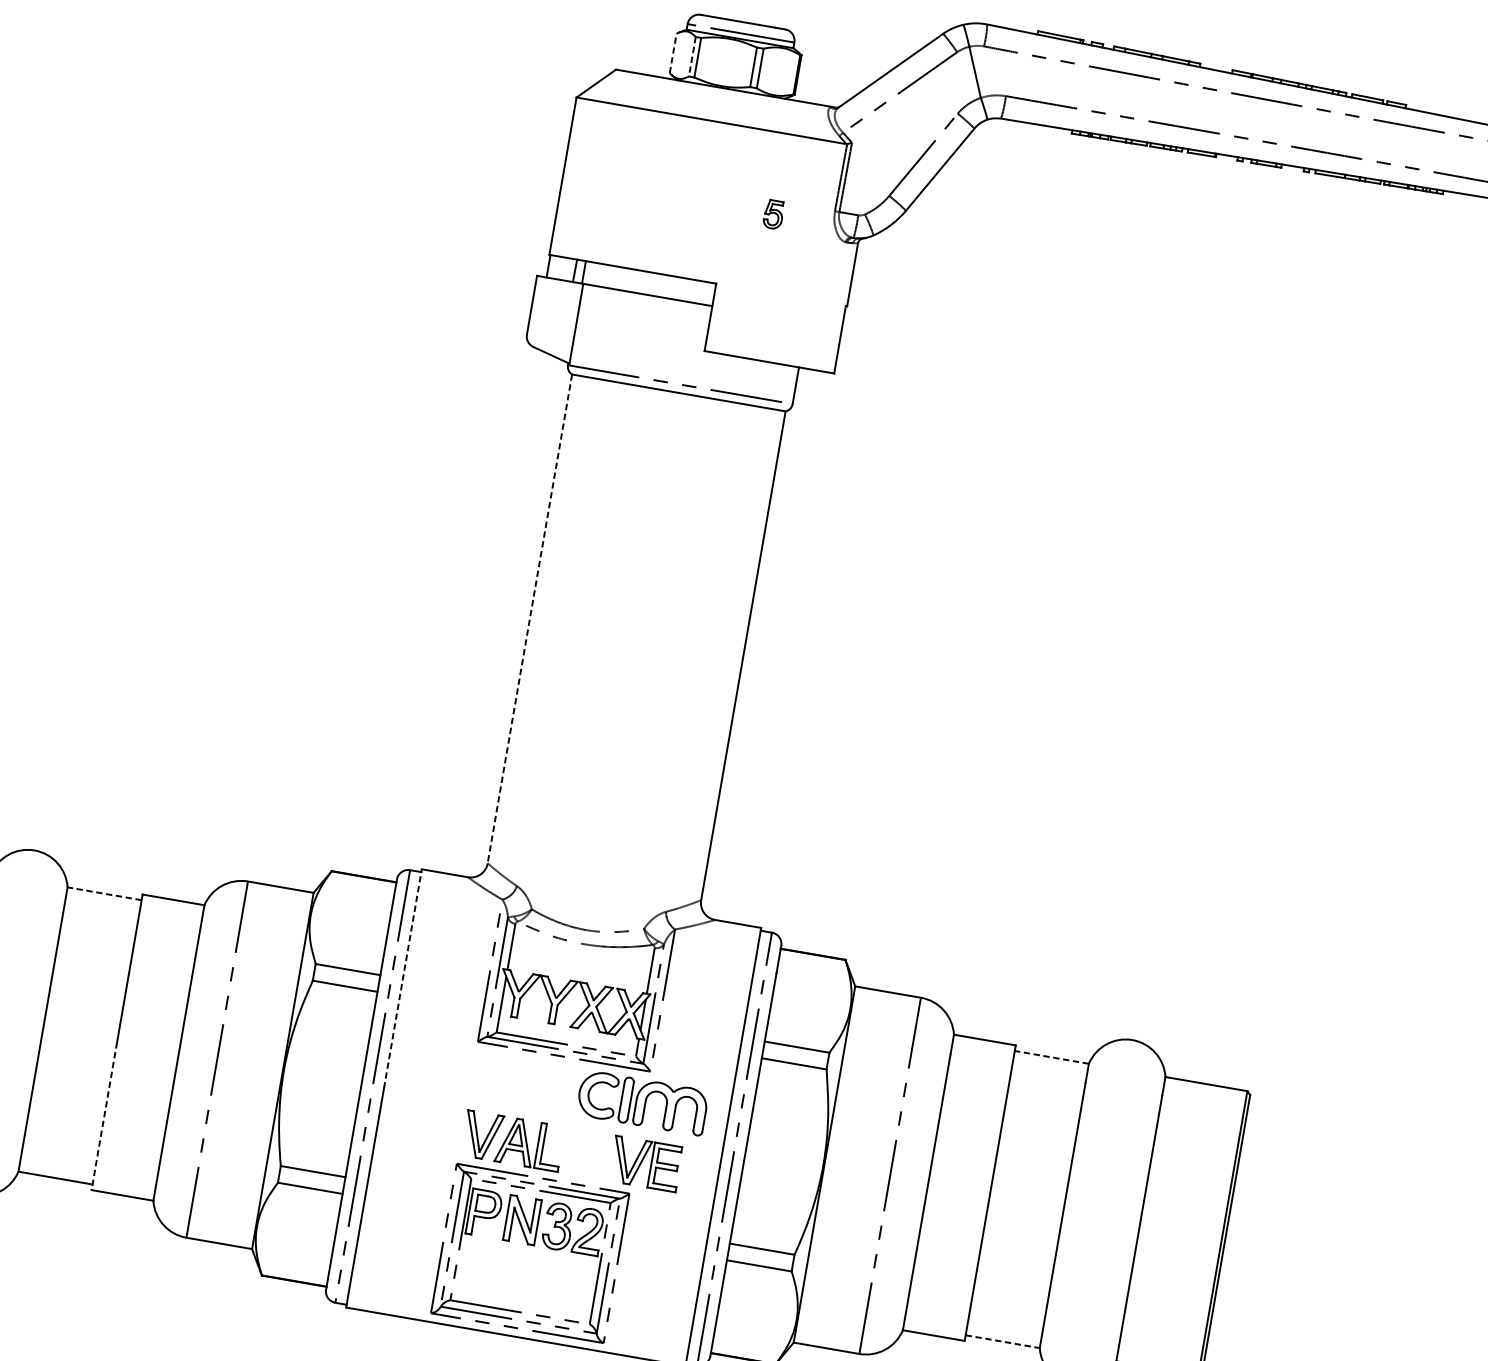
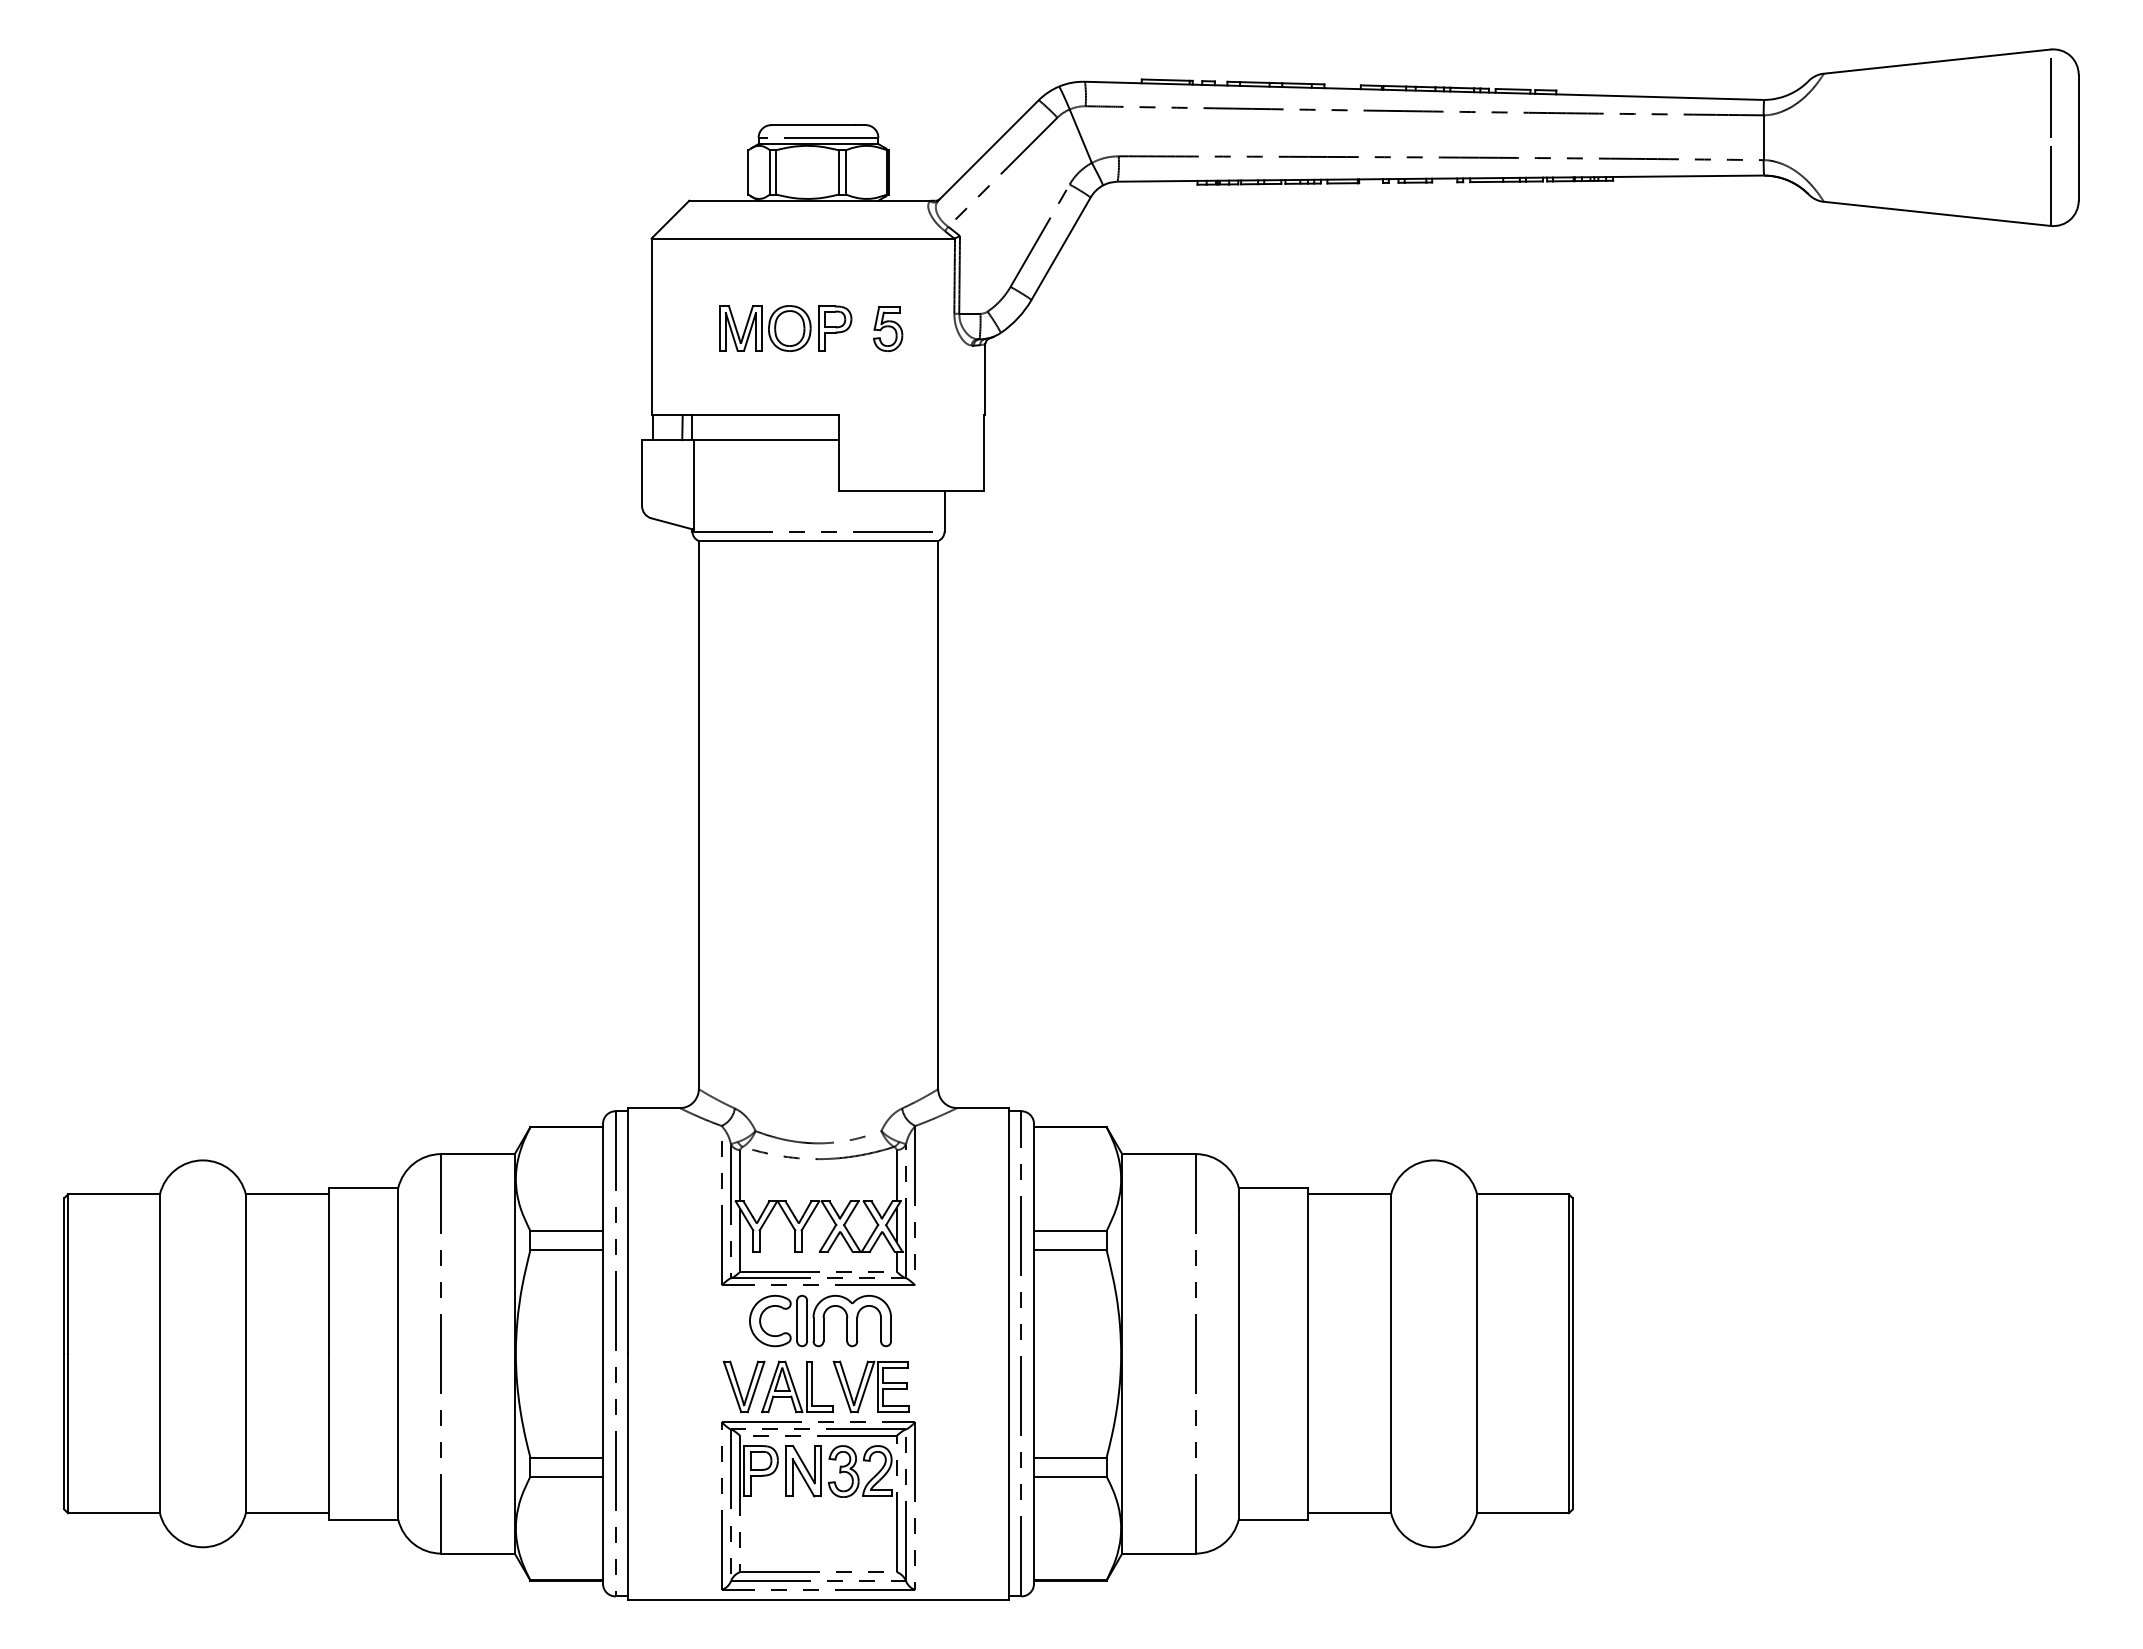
line: (673, 52) -> (748, 171), dashed -> solid
line: (691, 56) -> (769, 172), dashed -> solid
part: (682, 198) -> (785, 328), added
part: (774, 214) -> (888, 328), size x1.43
line: (529, 619) -> (698, 815), dashed -> solid
line: (104, 893) -> (287, 1194), dashed -> solid
line: (403, 978) -> (628, 1230), dashed -> solid
line: (1051, 1057) -> (1349, 1194), dashed -> solid
part: (642, 1102) -> (820, 1320), moved
line: (104, 1115) -> (328, 1436), dashed -> solid
part: (644, 1163) -> (870, 1386), moved
line: (1002, 1341) -> (1349, 1513), dashed -> solid

